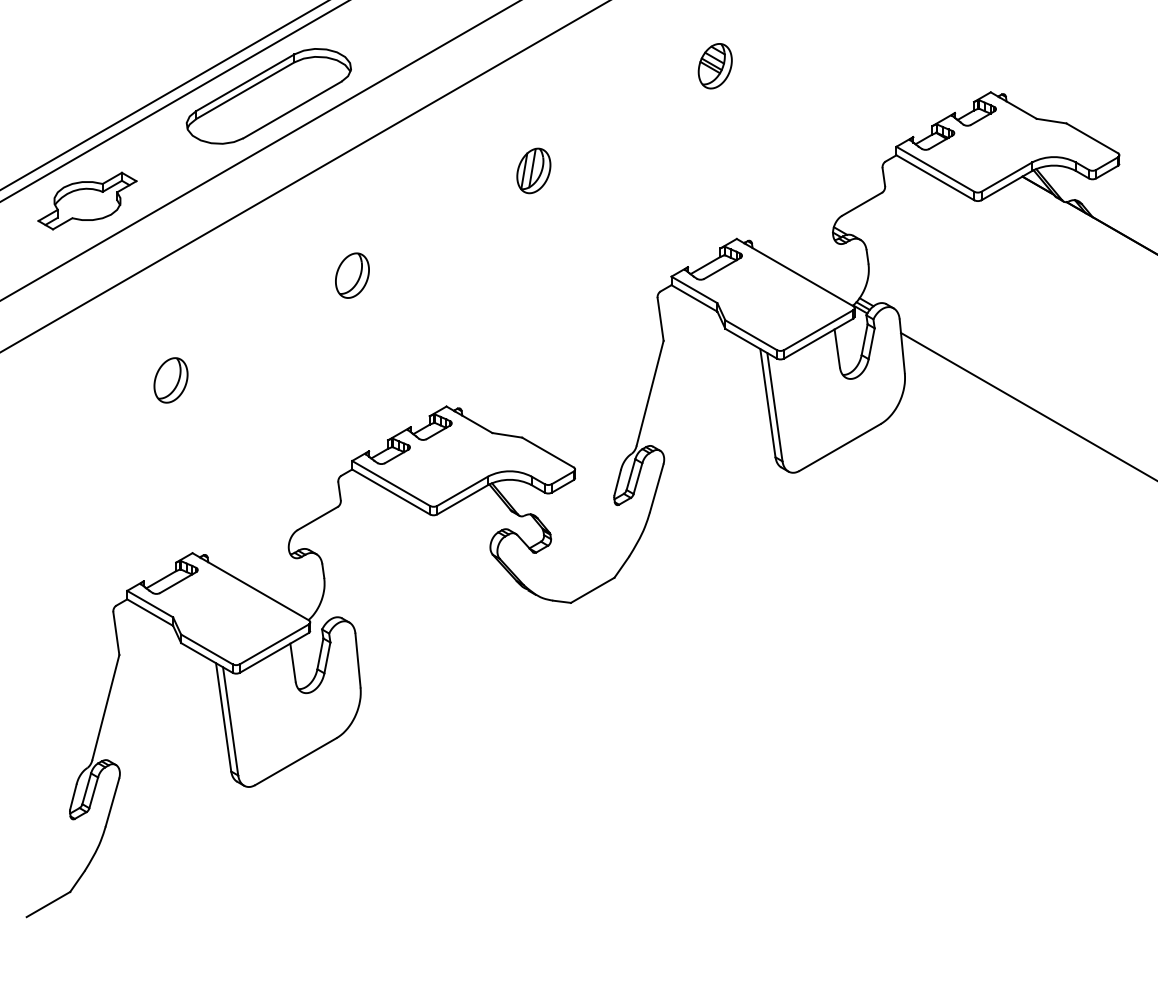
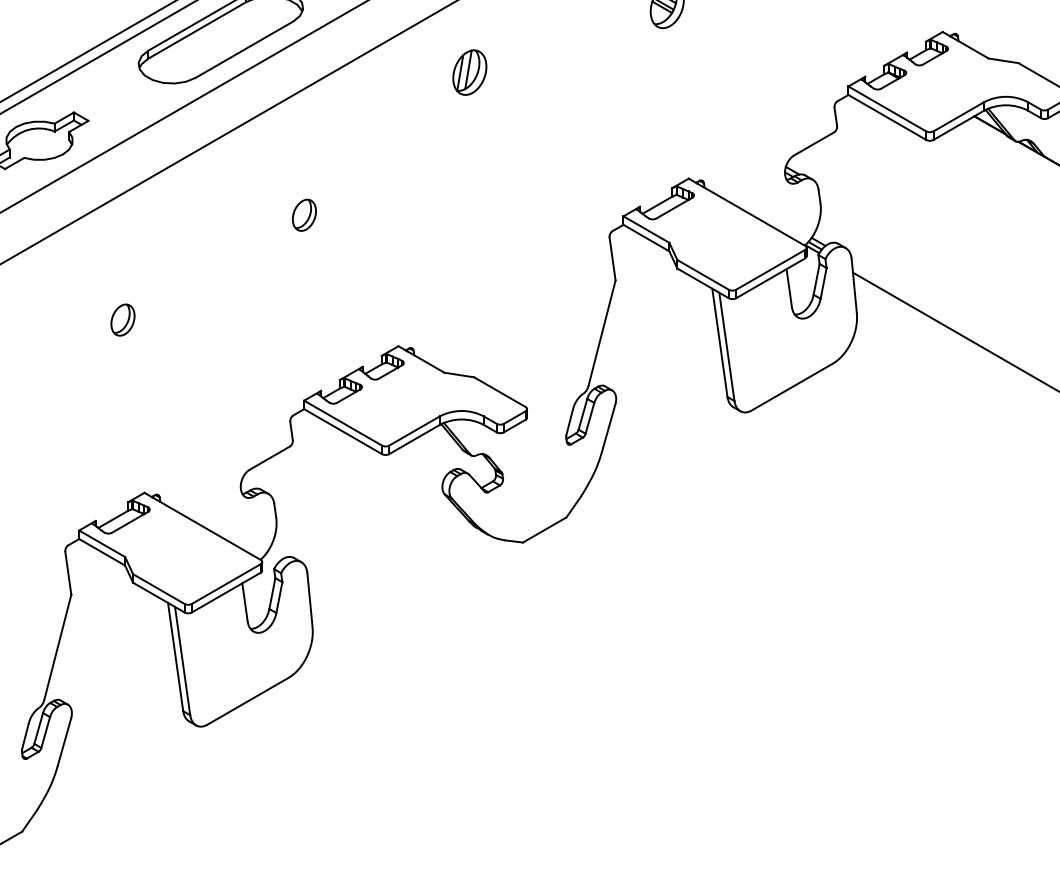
part: (533, 170) -> (469, 72), moved
part: (352, 275) -> (304, 215), size x0.7
part: (170, 380) -> (122, 320), size x0.7

